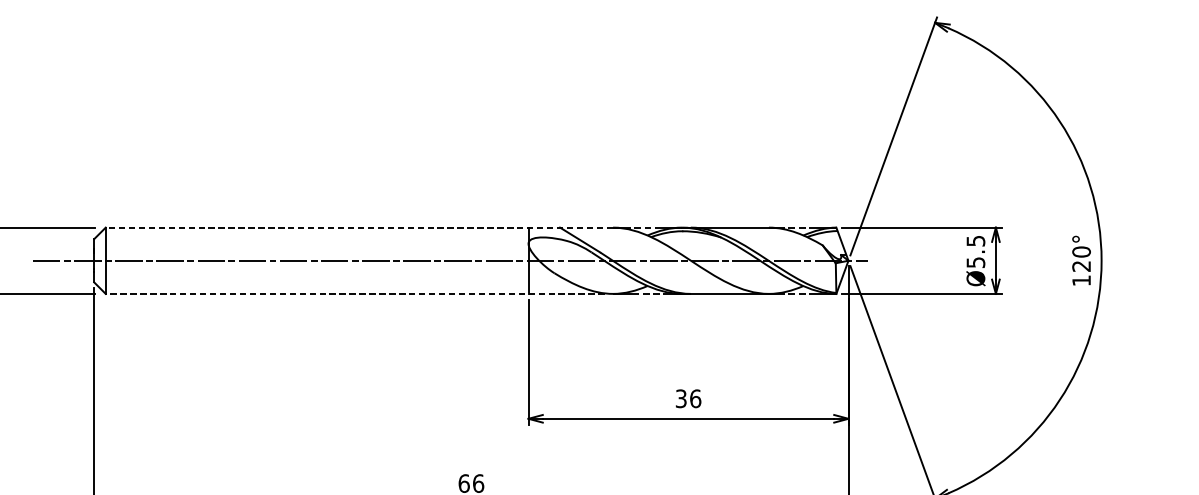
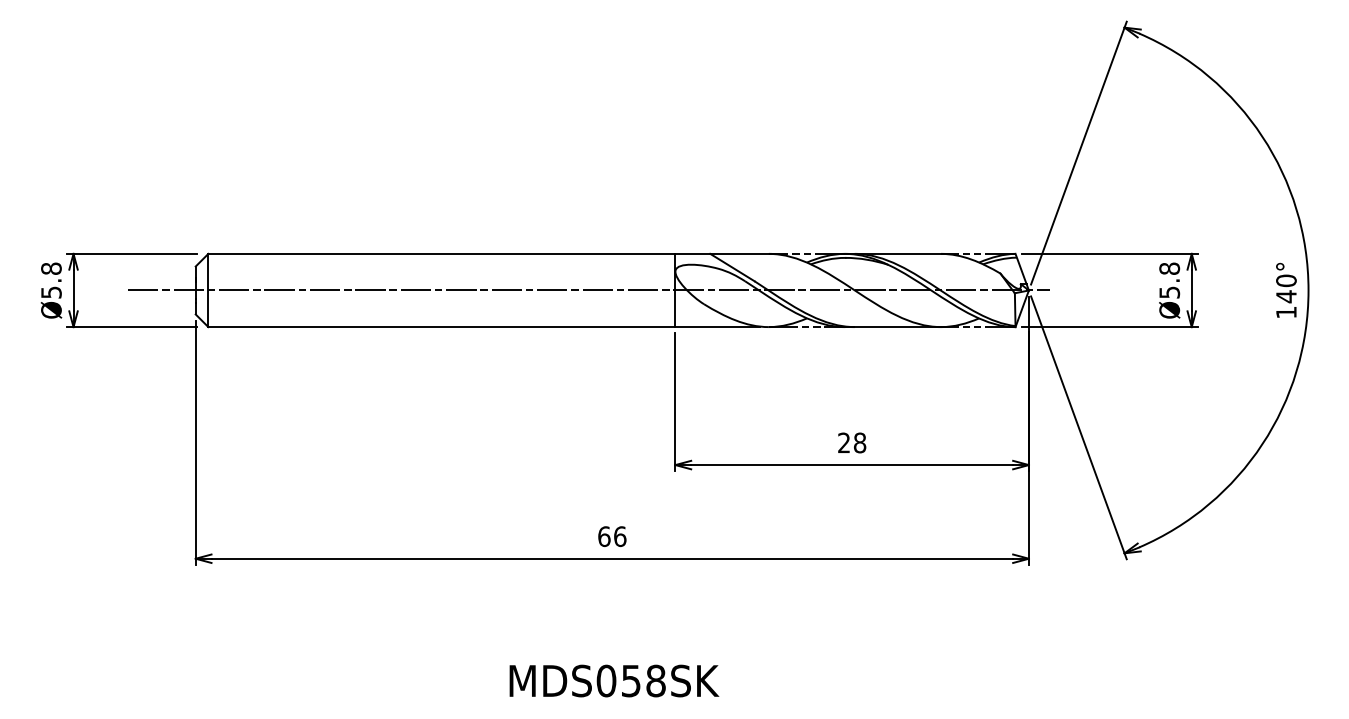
line: (359, 227) -> (488, 253), dashed -> solid
text: (975, 240) -> (1169, 268), Ø5.5 -> Ø5.8
text: (1081, 266) -> (1286, 296), 120° -> 140°
line: (354, 294) -> (483, 327), dashed -> solid
text: (688, 398) -> (852, 442), 36 -> 28

